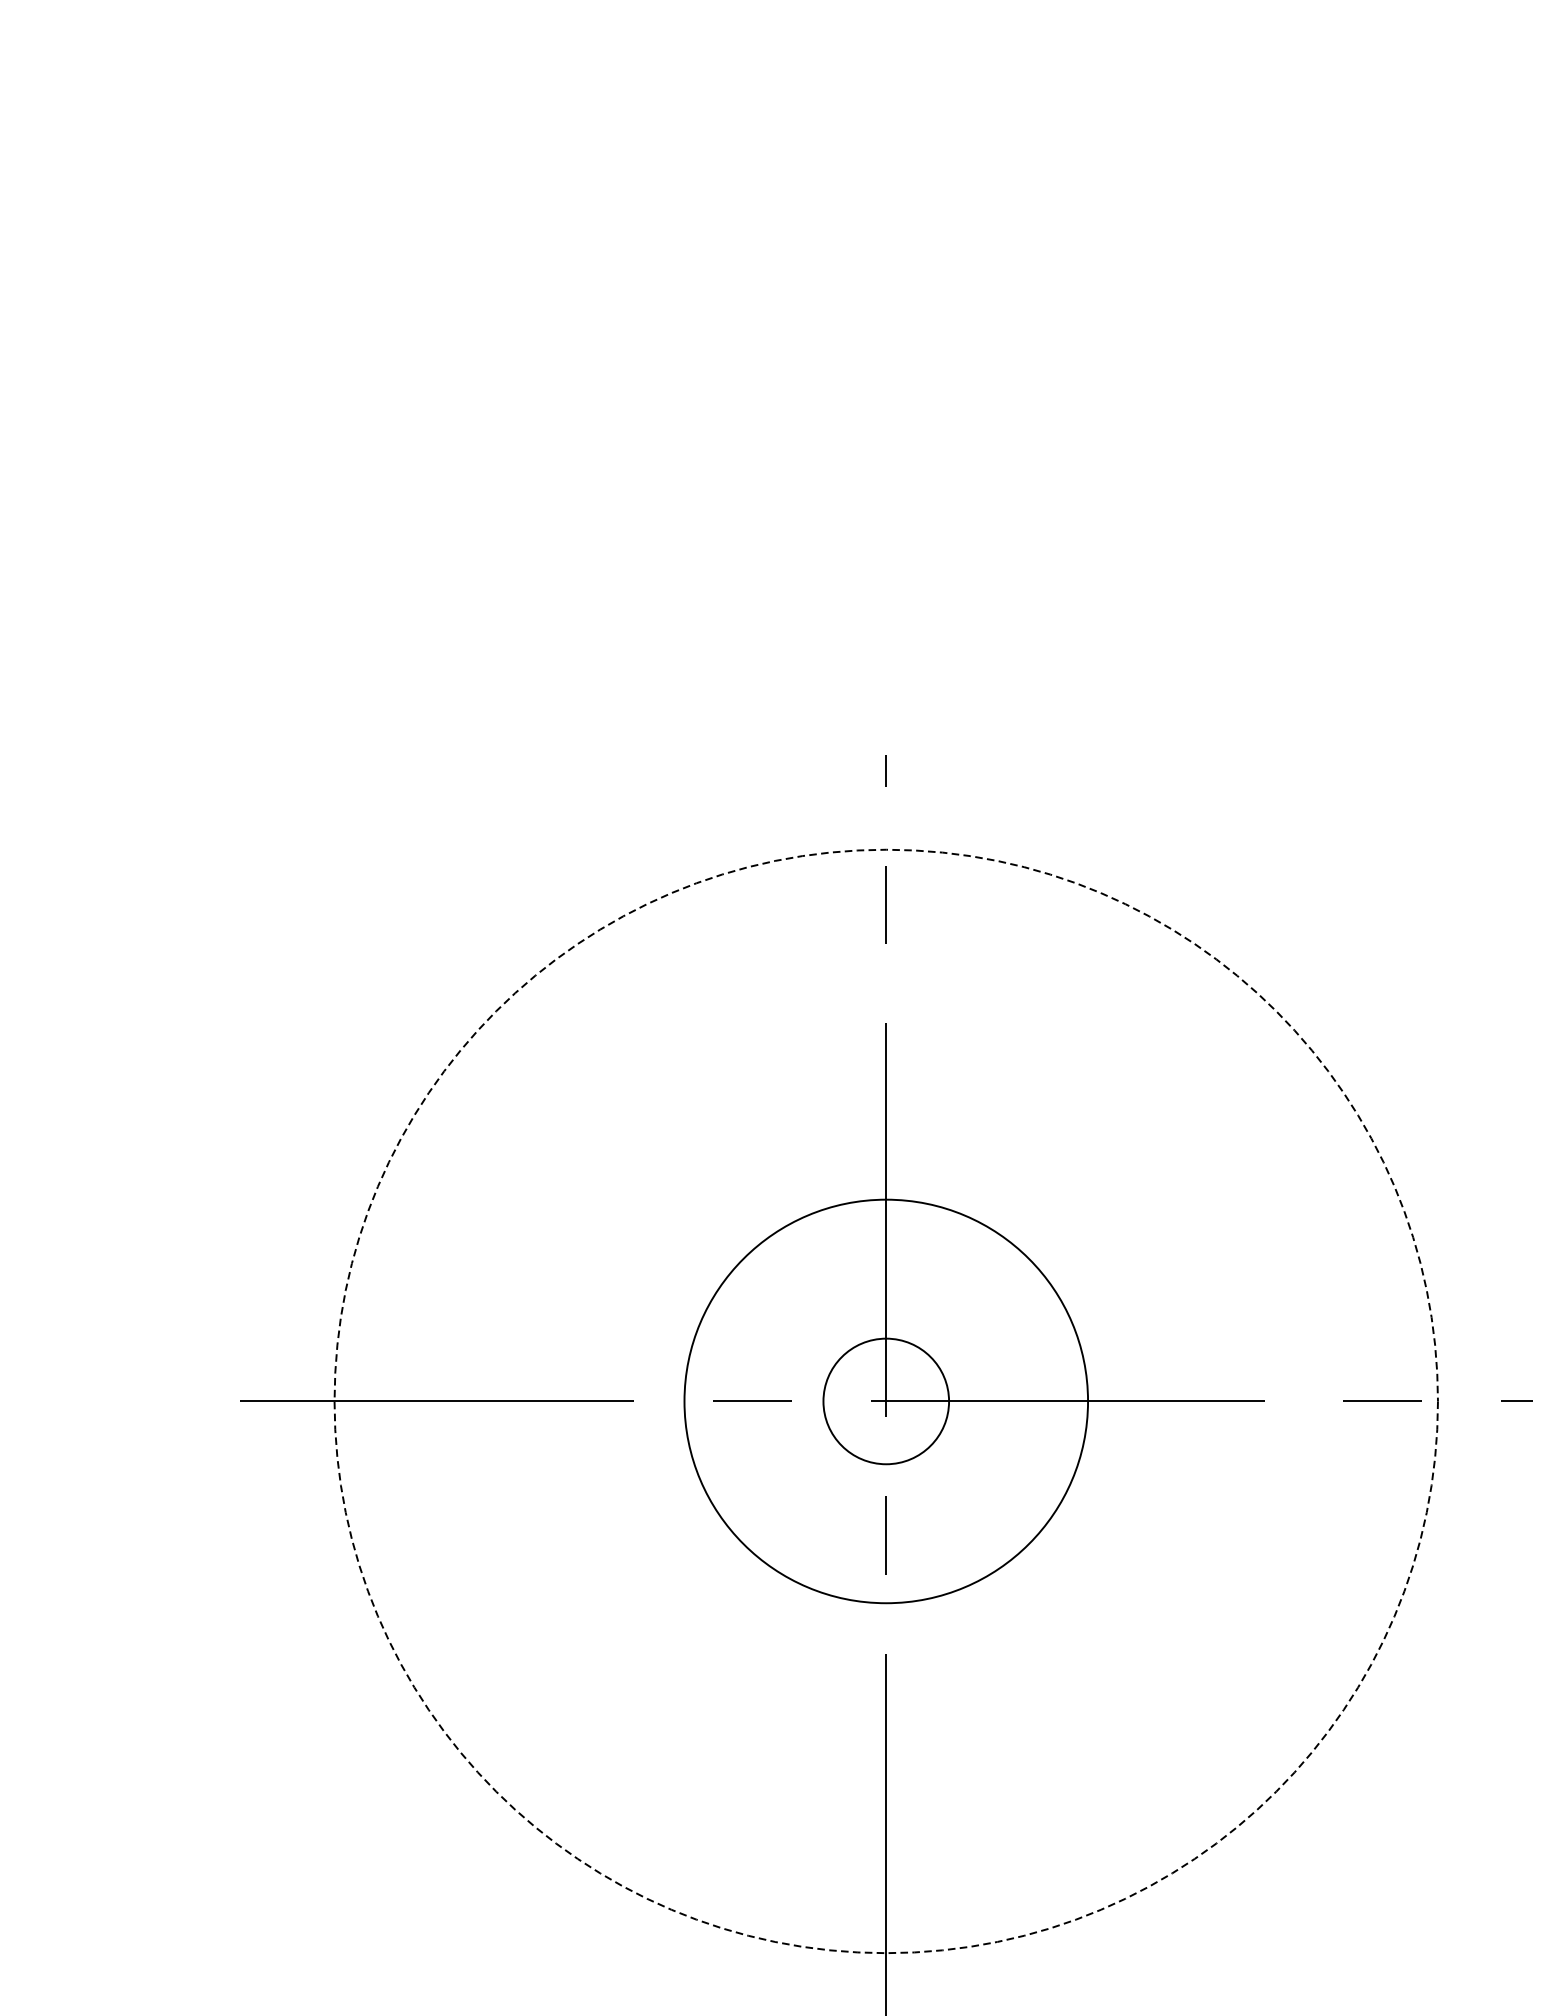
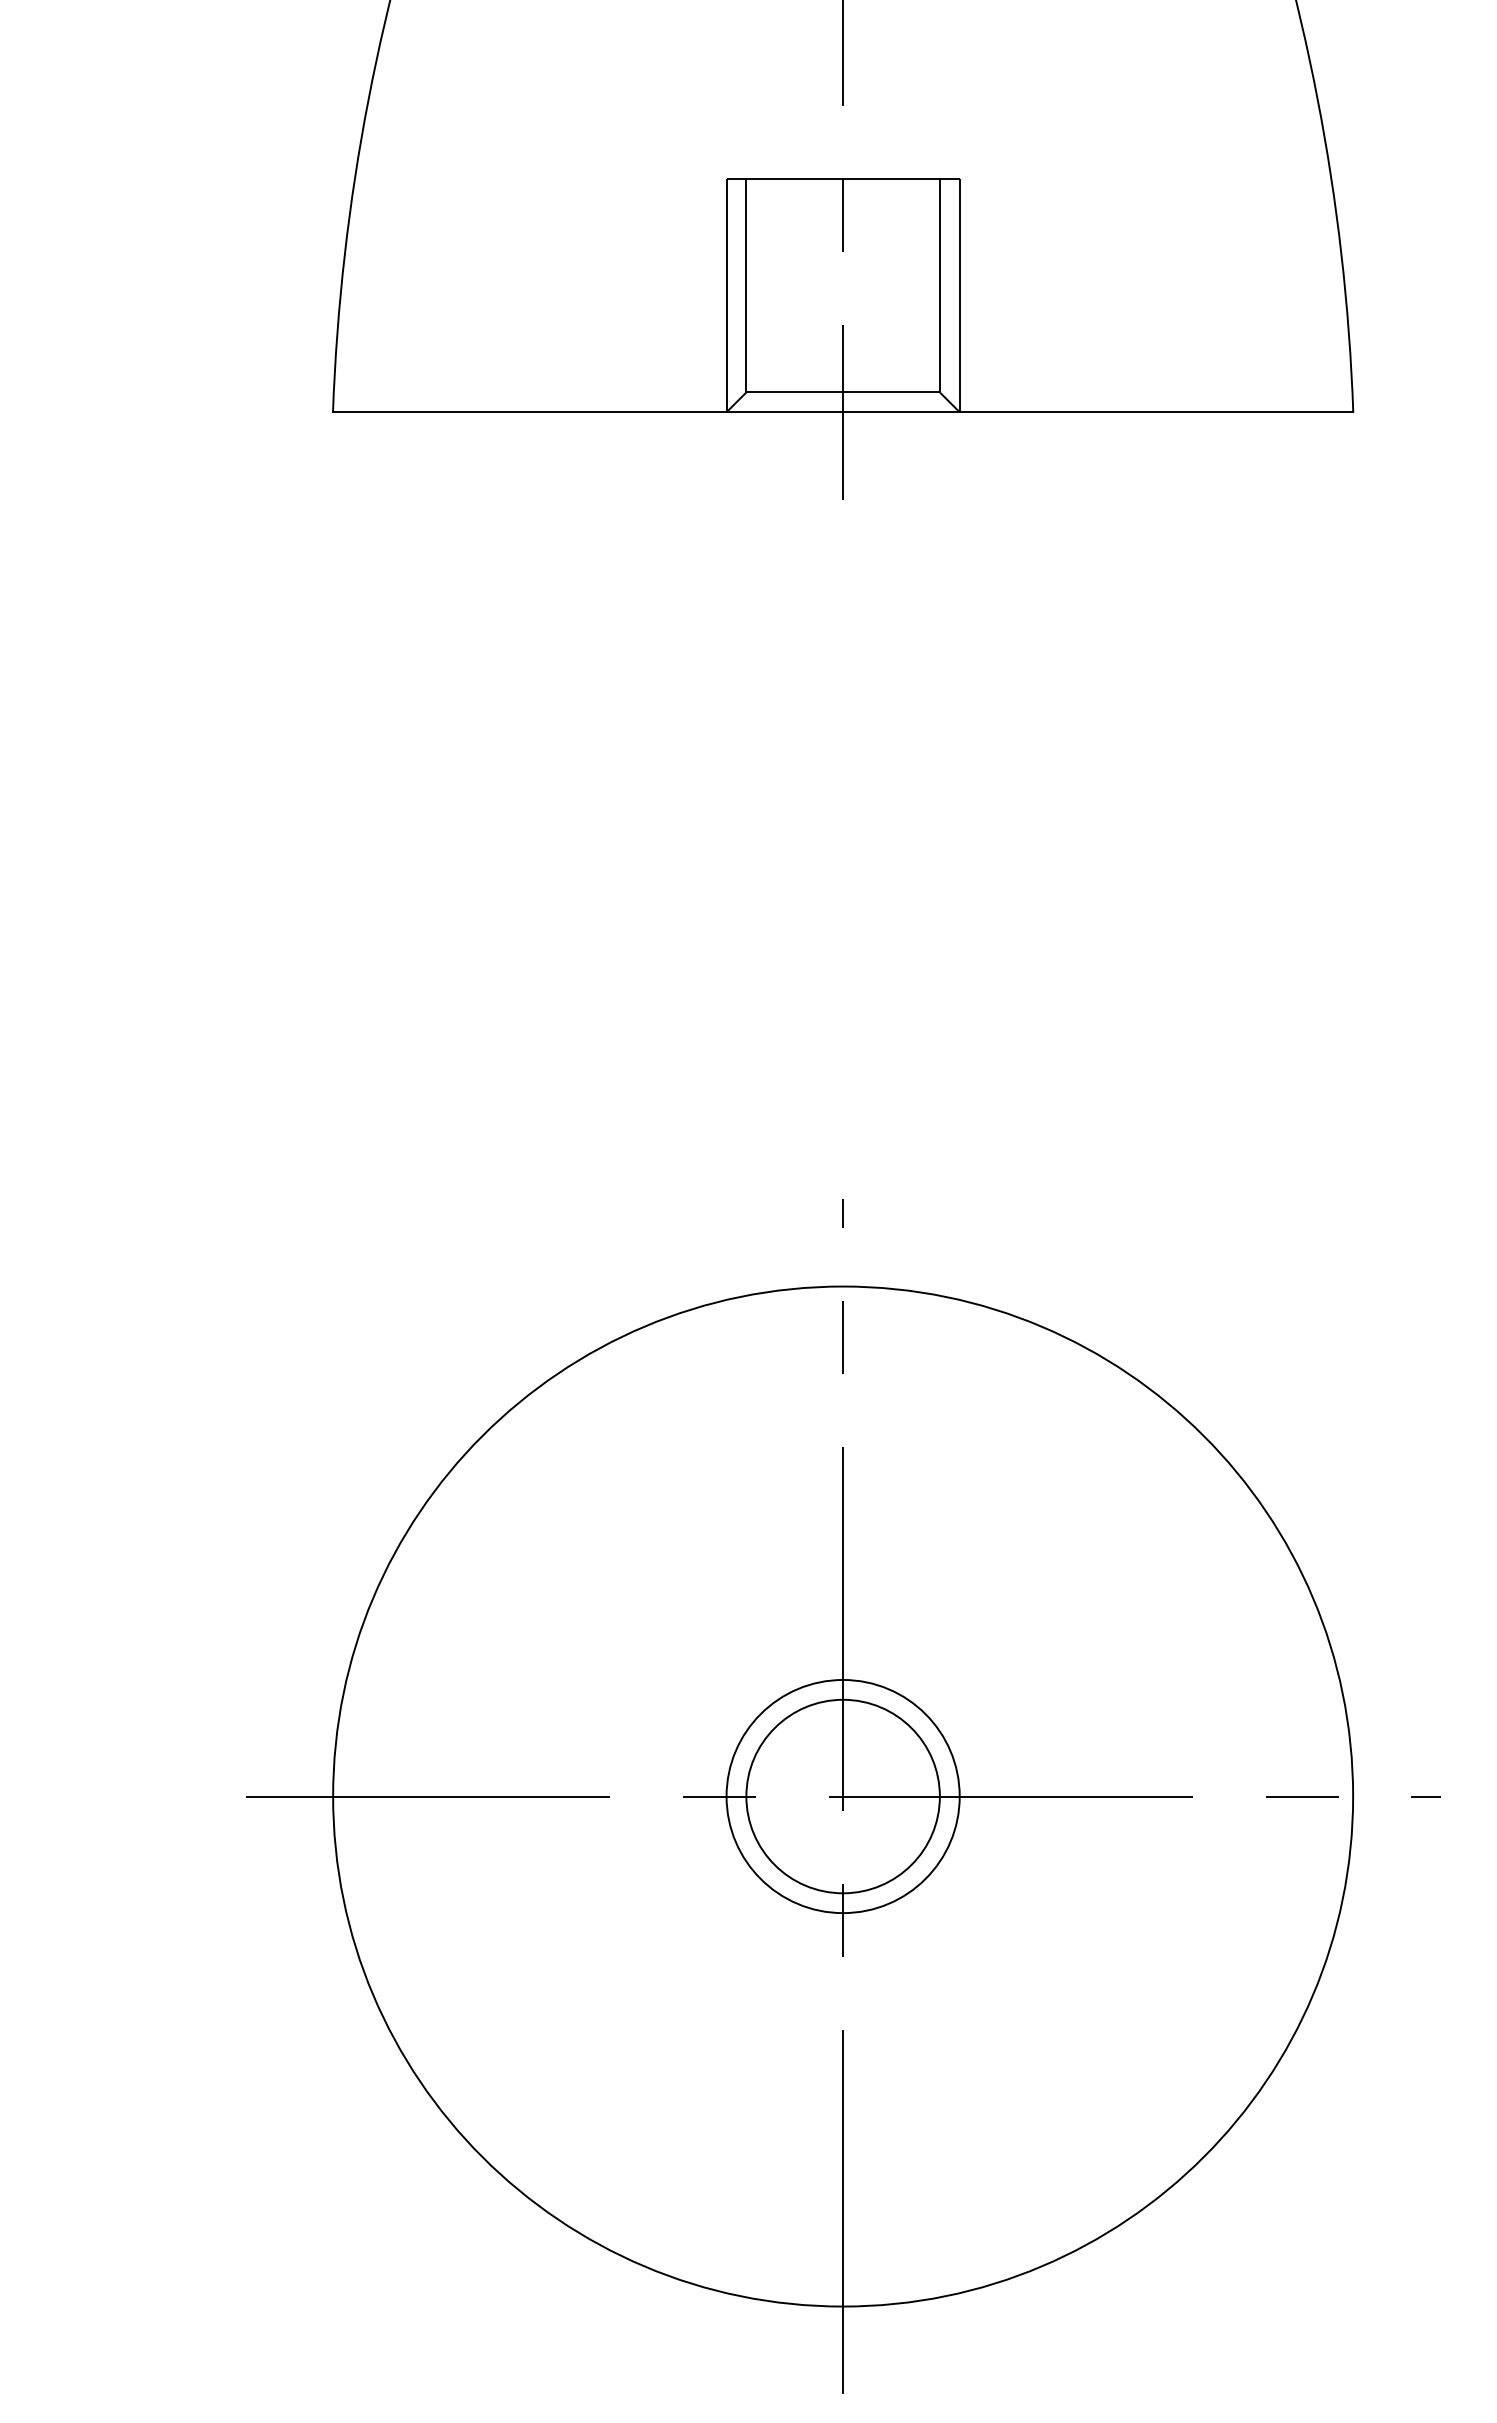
circle: (885, 1401) -> (842, 1796), size x0.62
circle: (885, 1401) -> (842, 1796), size x1.67
circle: (886, 1401) -> (843, 1796), dashed -> solid

